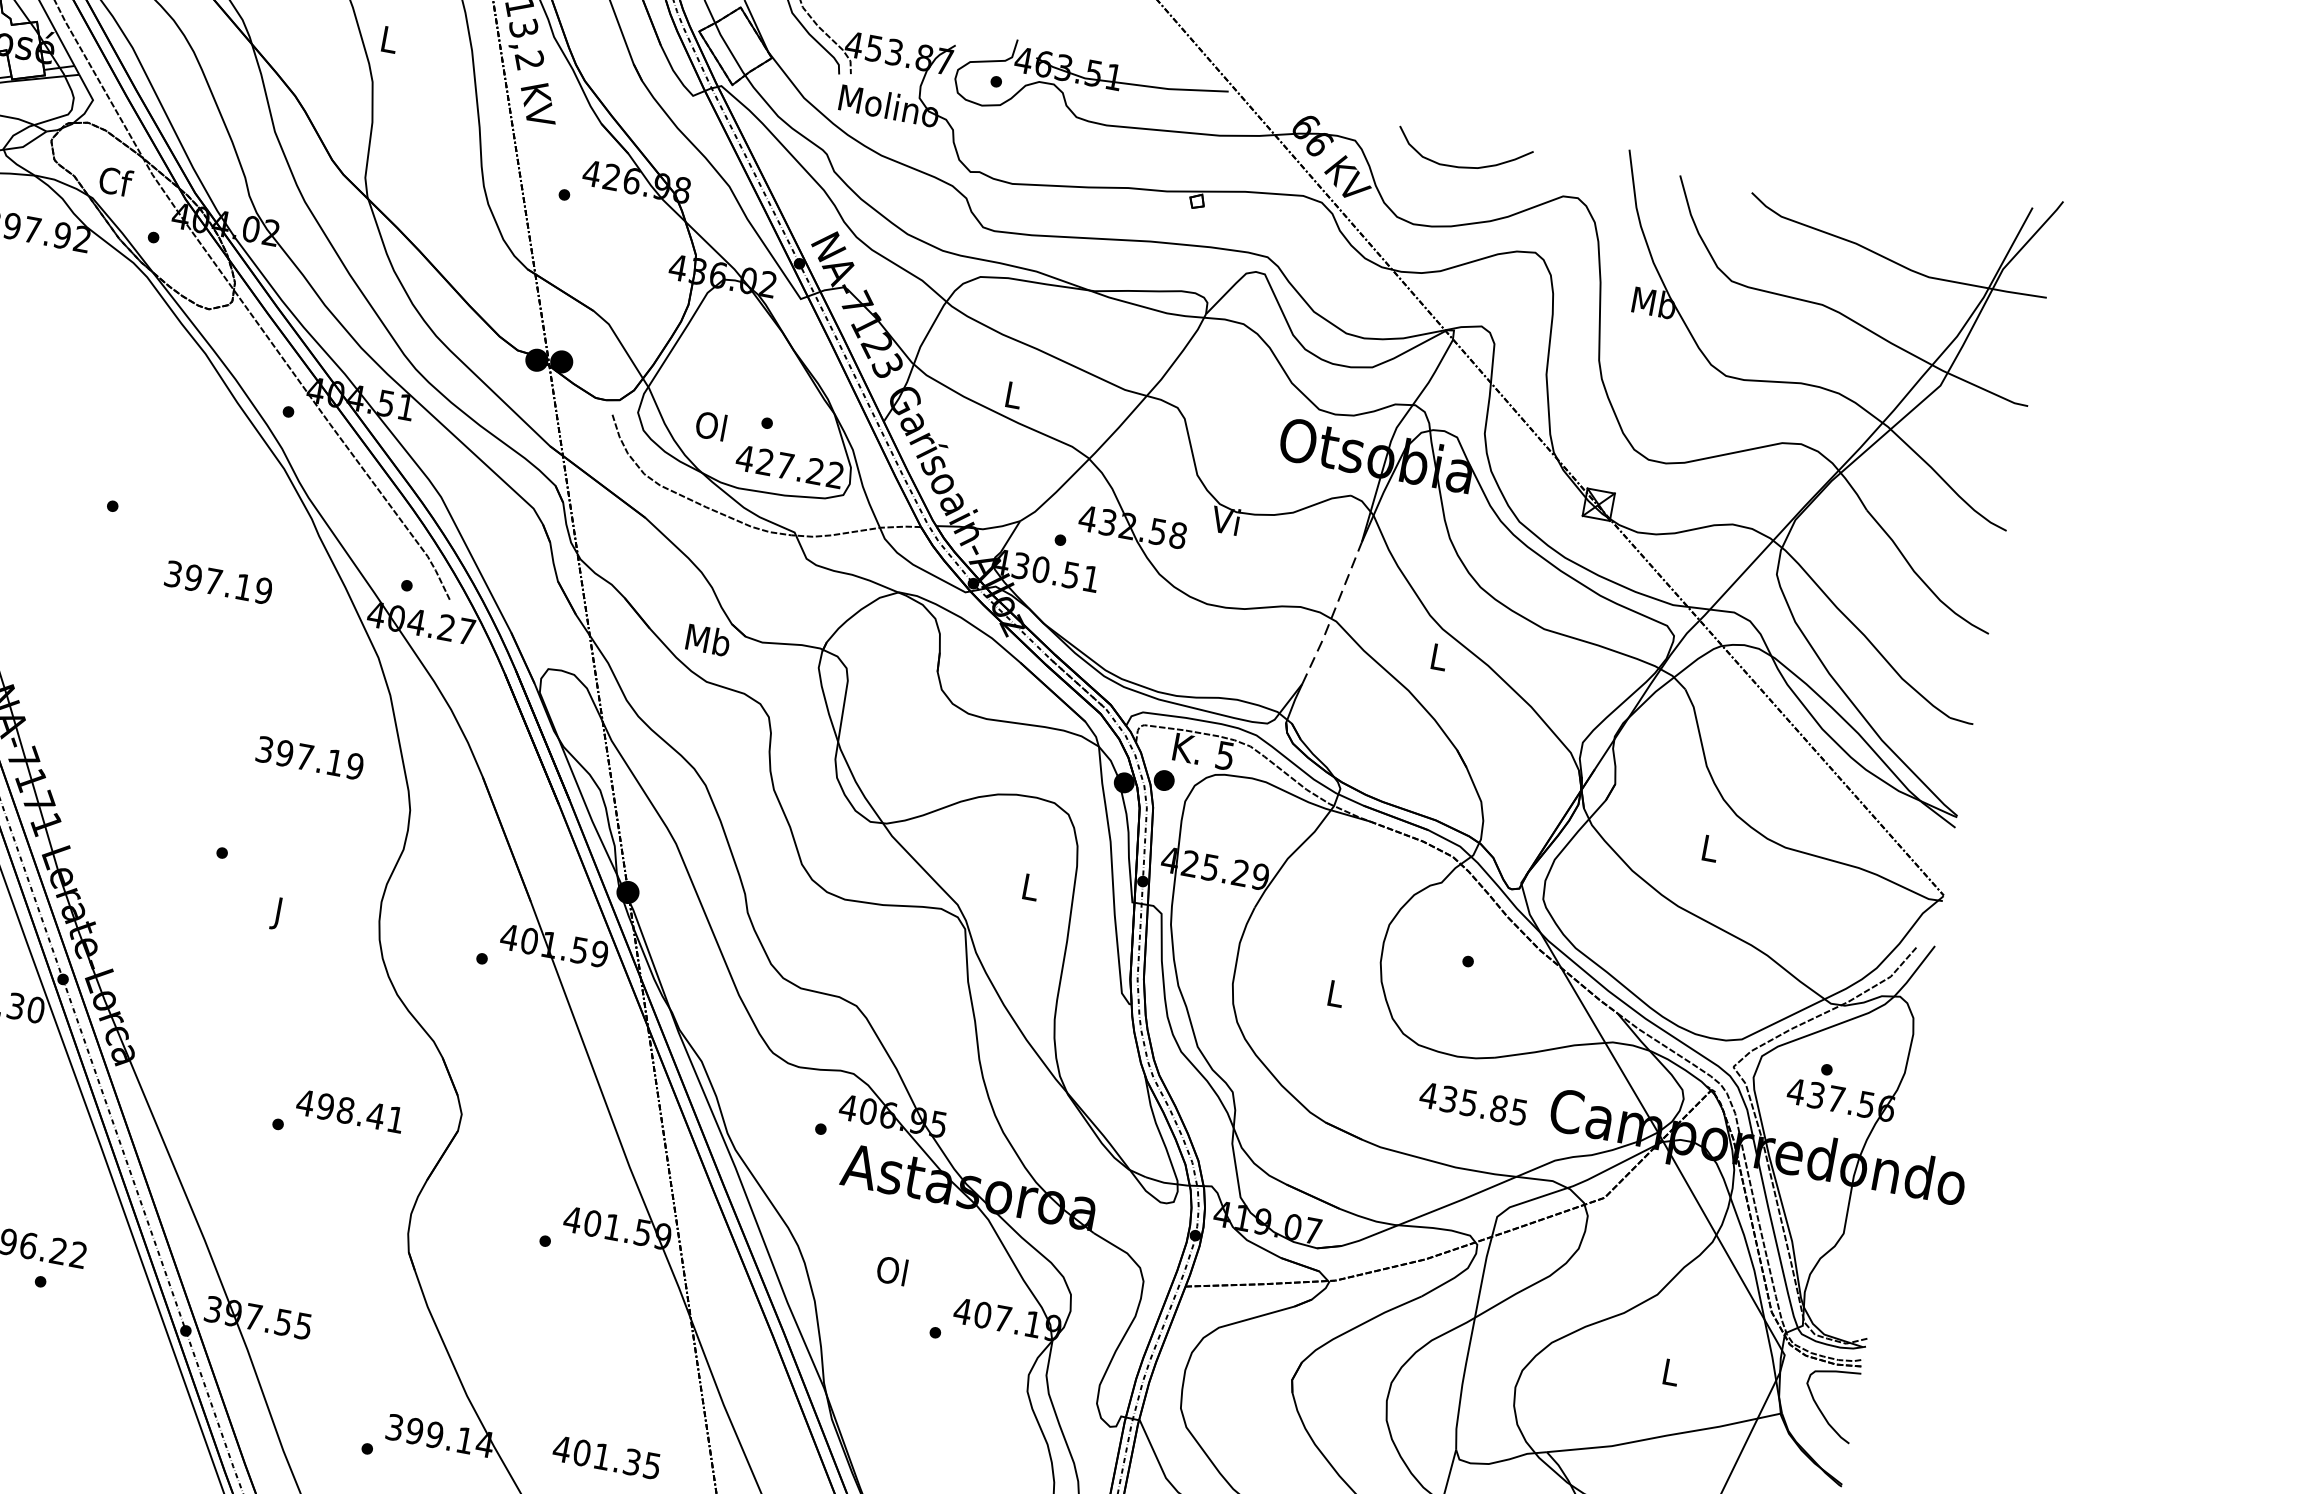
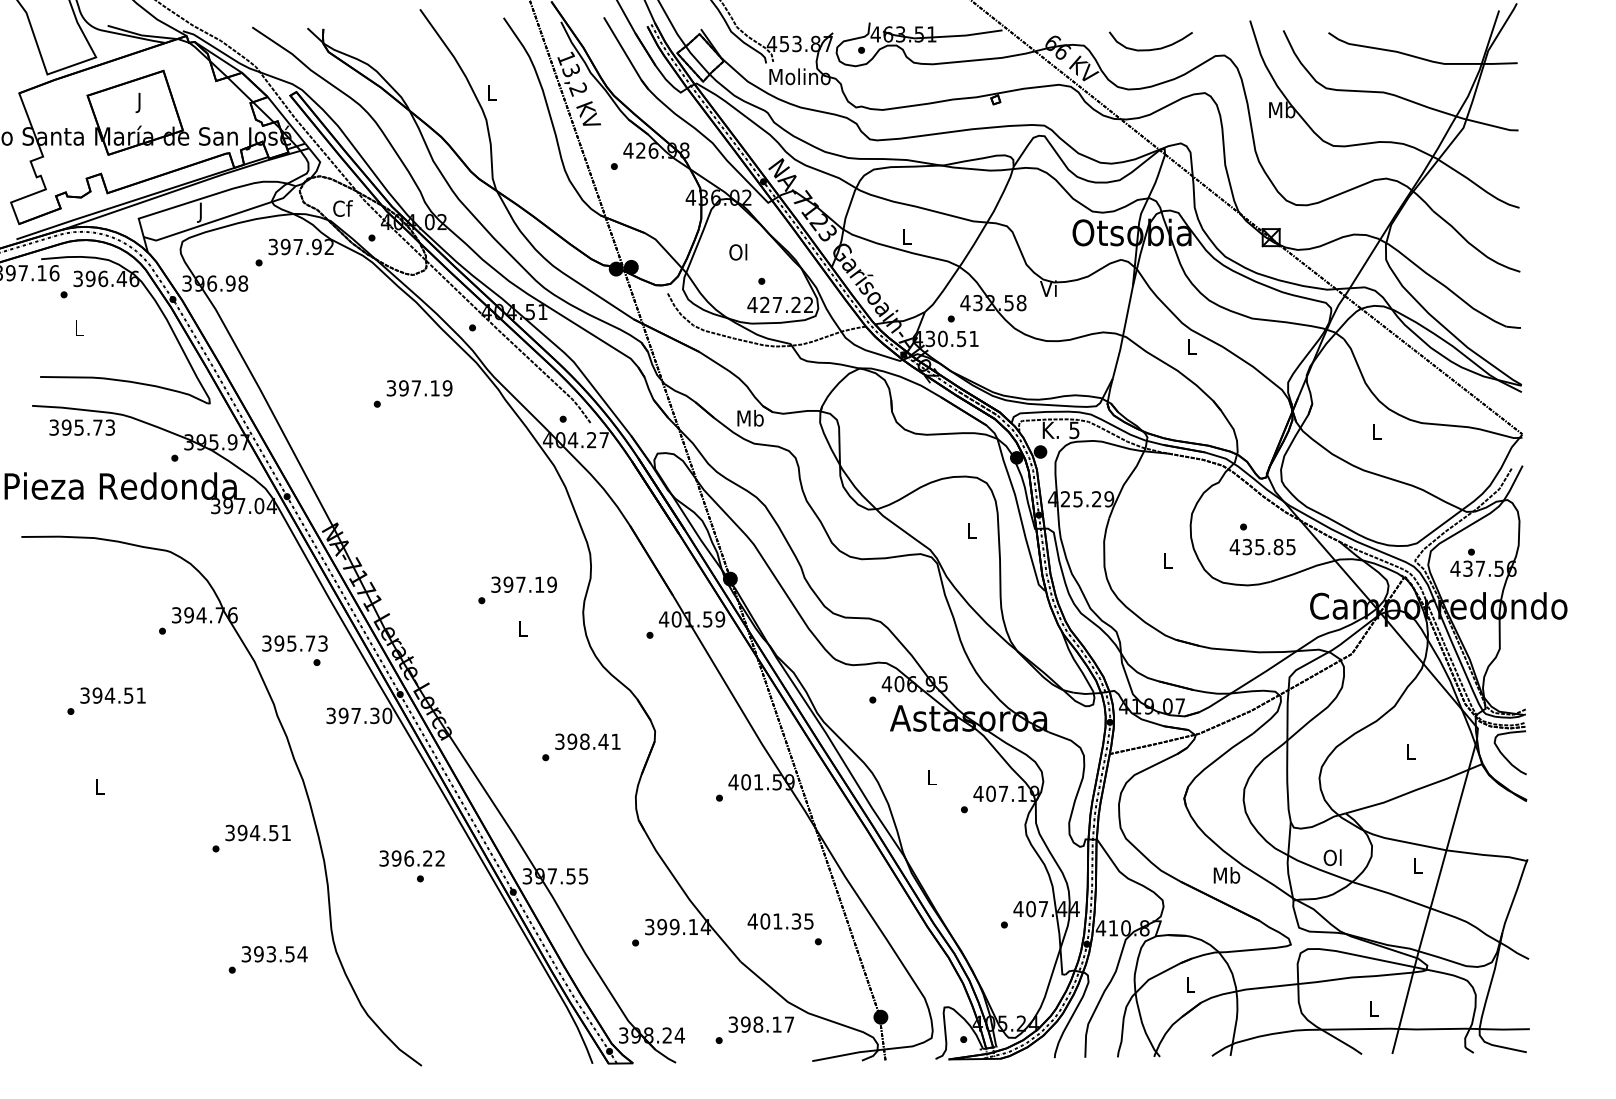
text: (711, 424) -> (738, 251), moved
text: (218, 582) -> (419, 388), moved
line: (1332, 614) -> (1123, 333), dashed -> solid
text: (309, 757) -> (523, 584), moved
text: (278, 913) -> (522, 630), J -> L
text: (305, 1102) -> (559, 741), 498.41 -> 398.41
text: (1473, 1104) -> (1262, 547), moved
text: (892, 1269) -> (931, 776), Ol -> L

